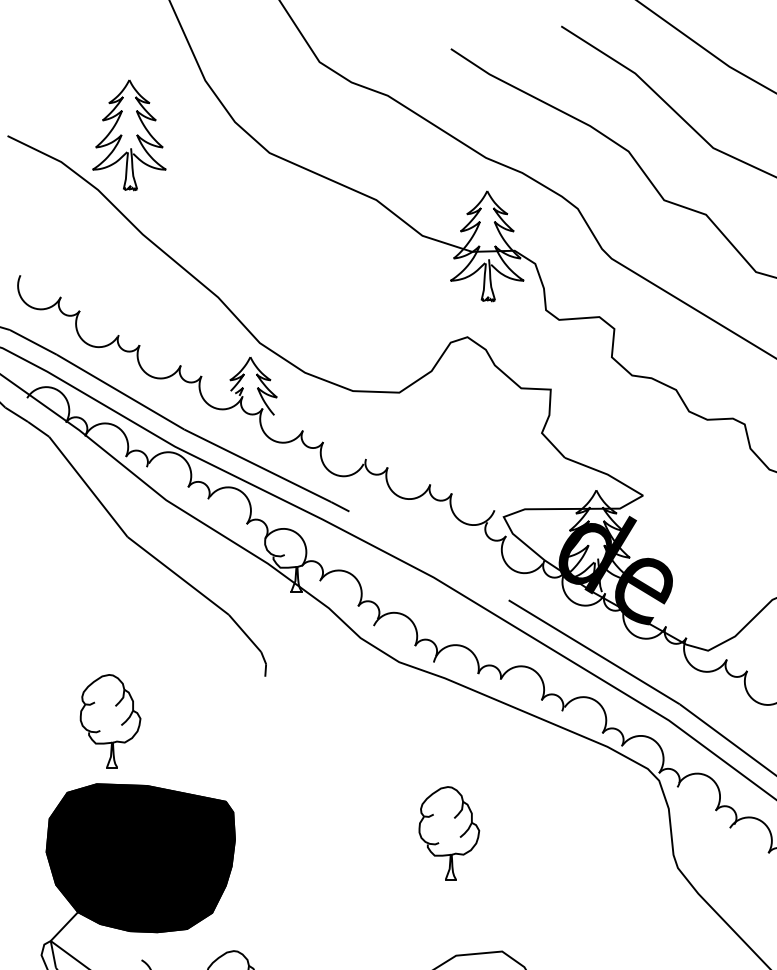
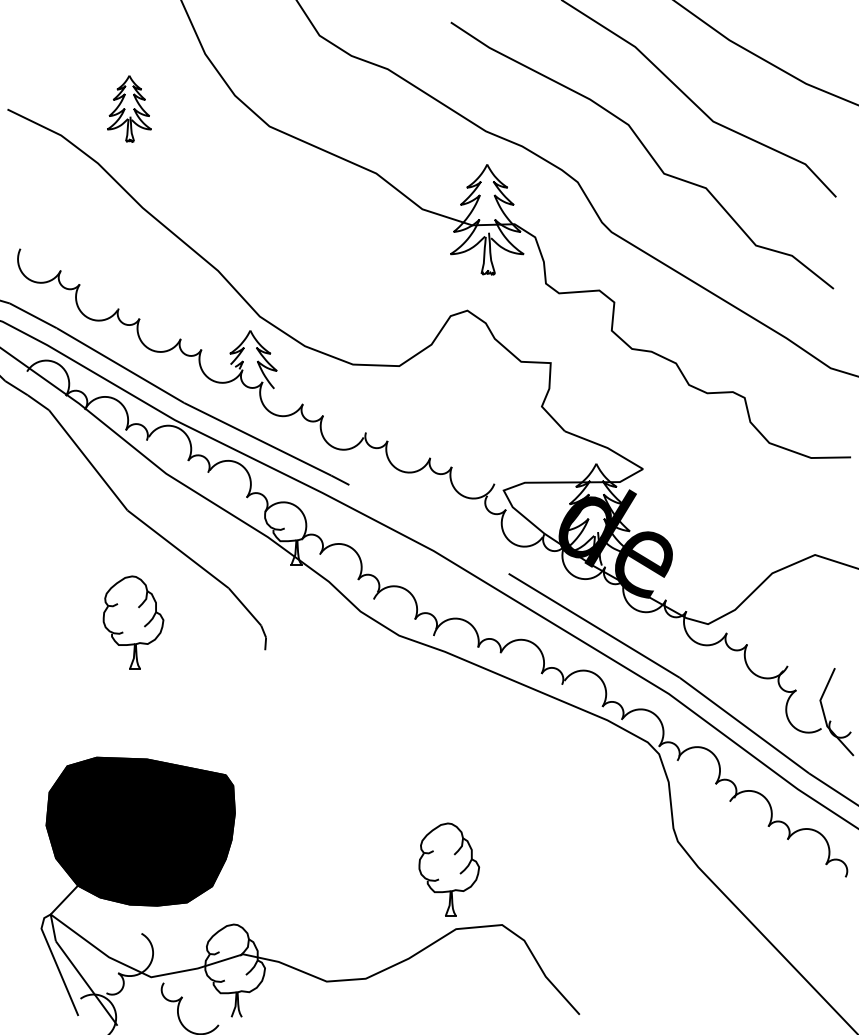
part: (129, 135) -> (129, 108), size x0.6
part: (110, 721) -> (133, 622), moved
part: (449, 833) -> (449, 869), moved

